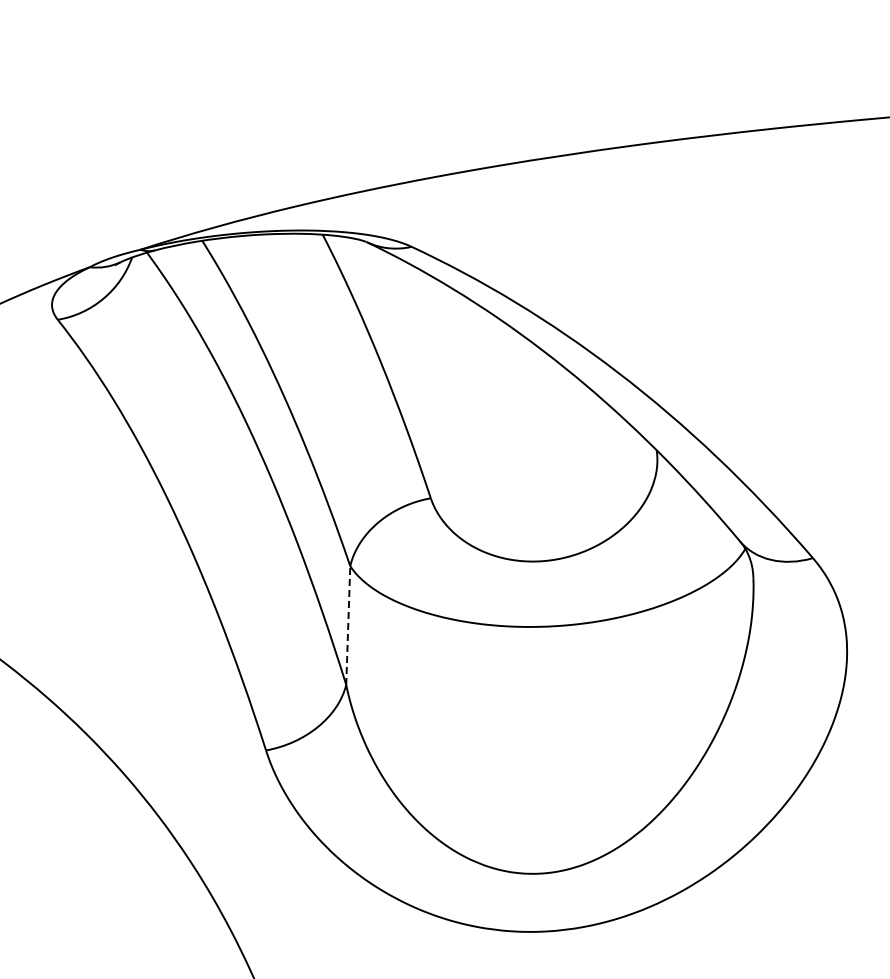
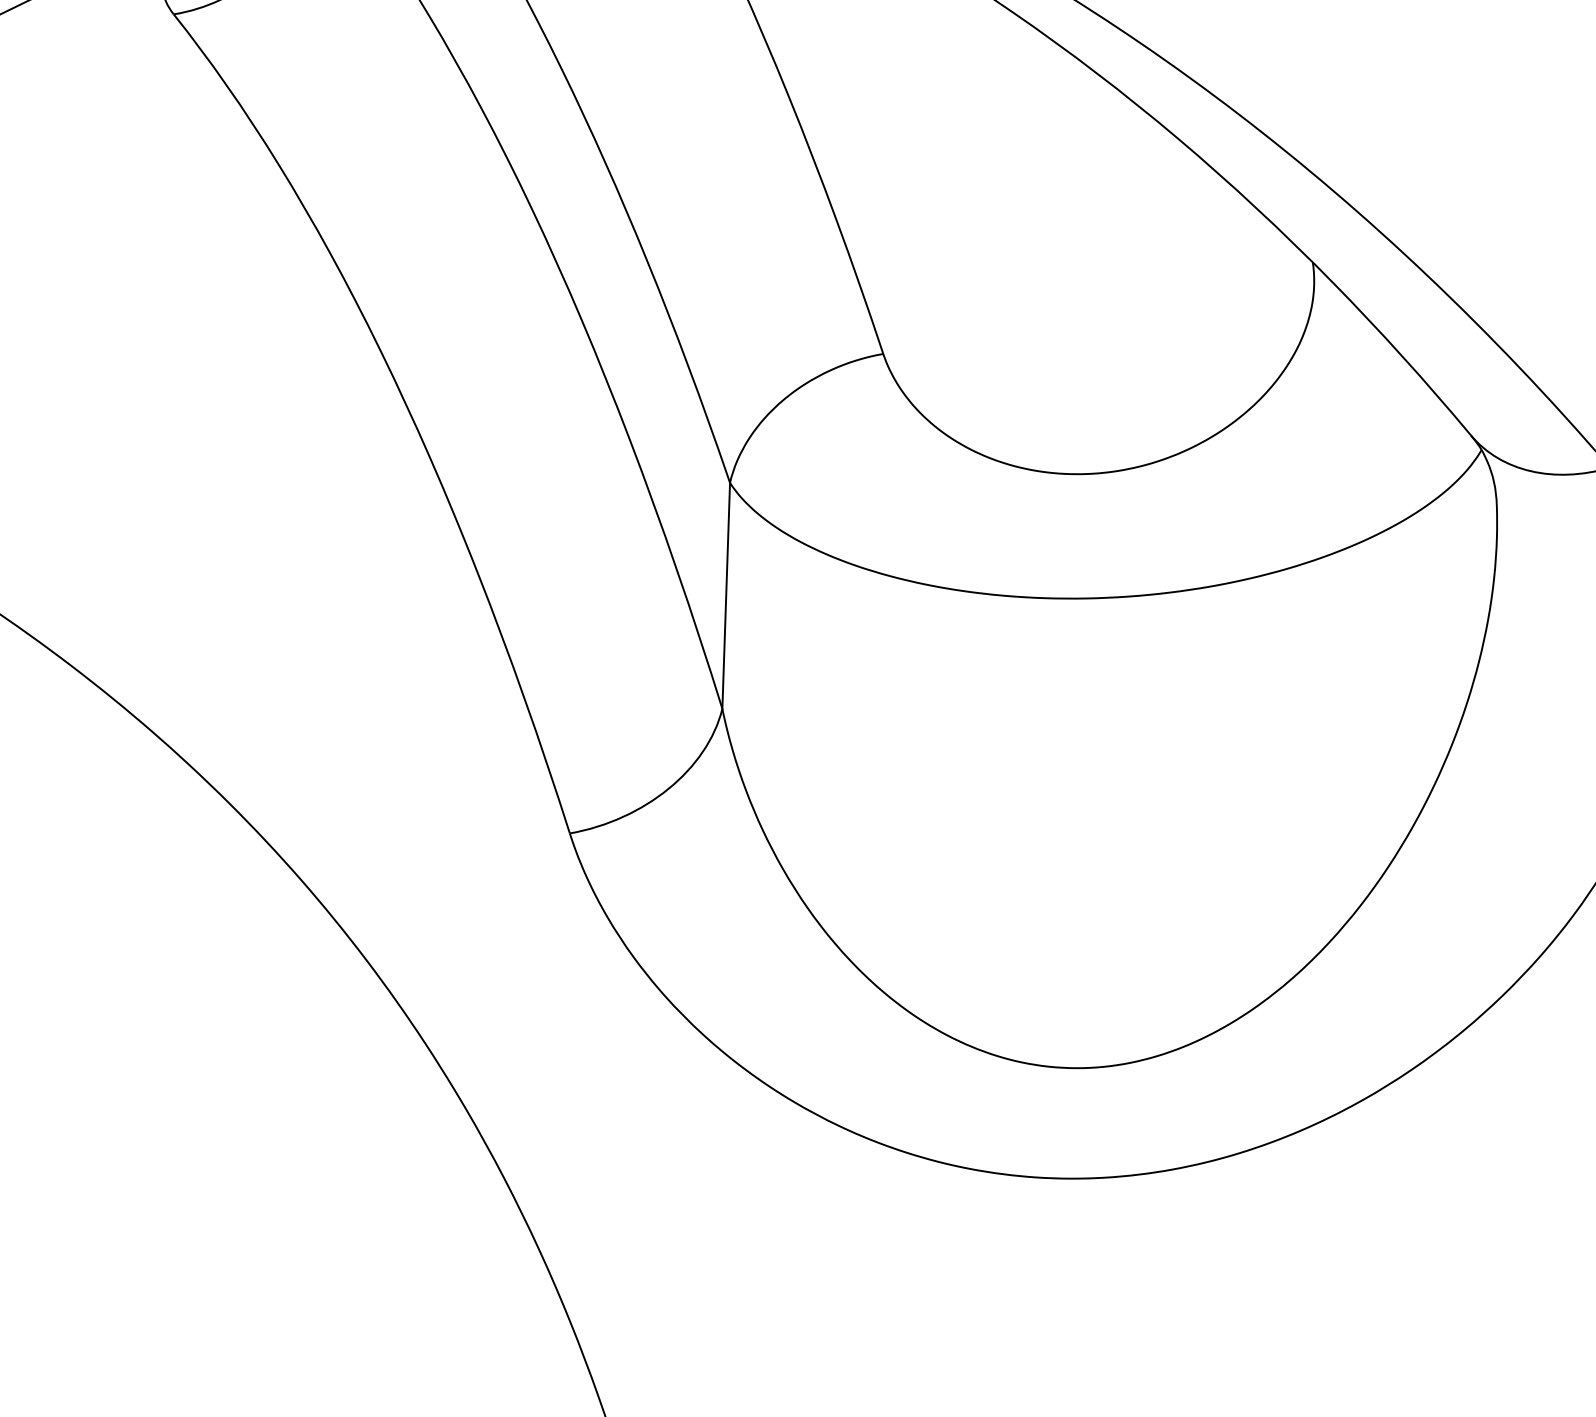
line: (348, 625) -> (726, 595), dashed -> solid

